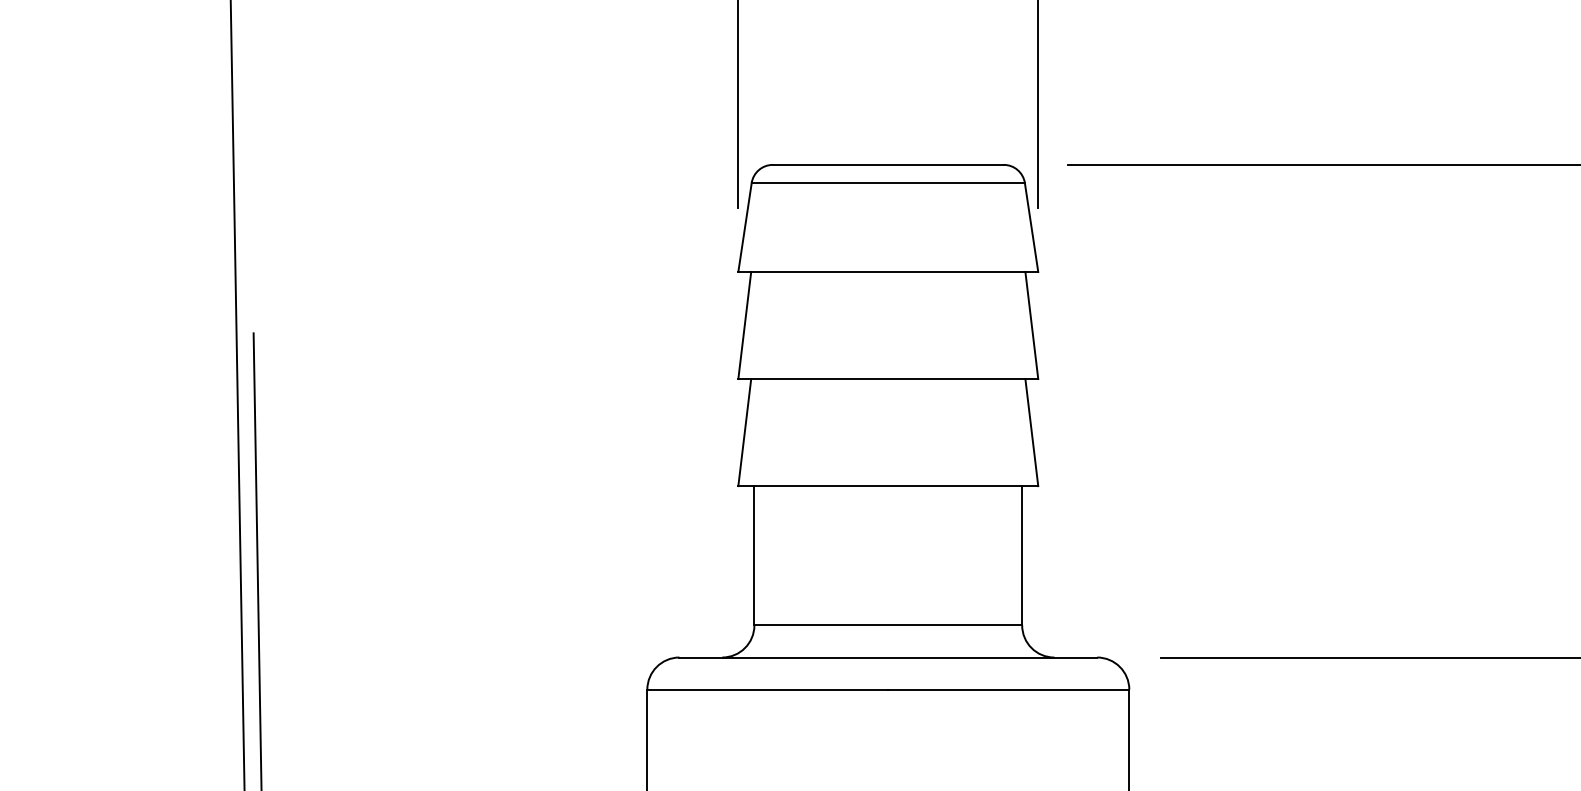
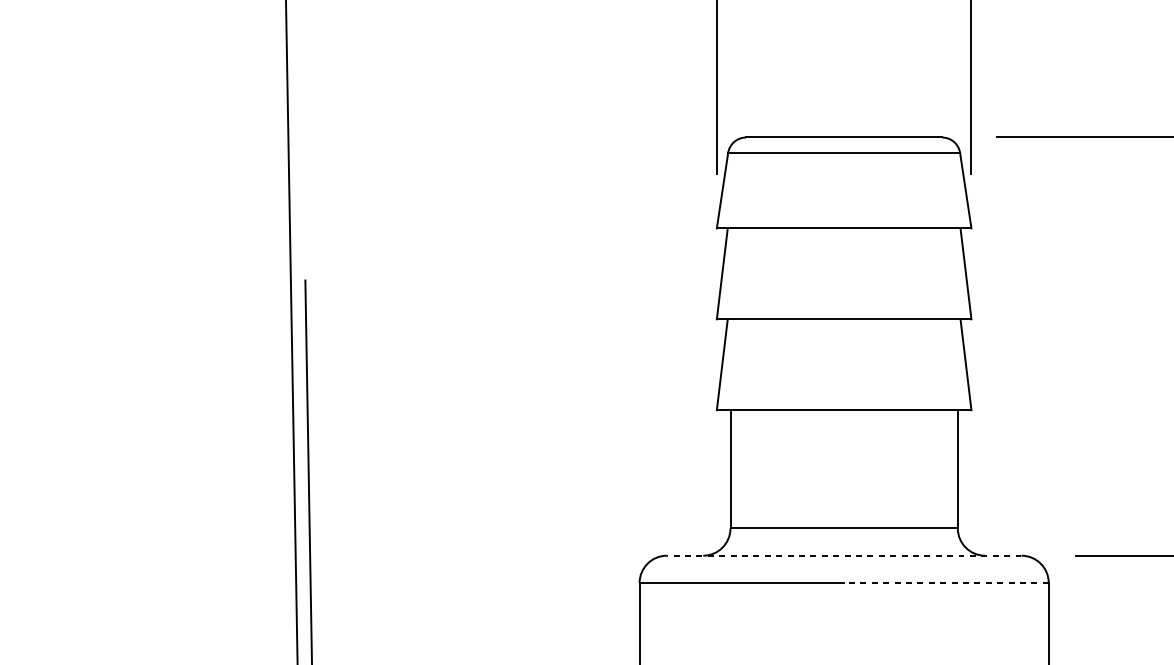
line: (888, 657) -> (844, 555), solid -> dashed
line: (1008, 689) -> (946, 582), solid -> dashed

